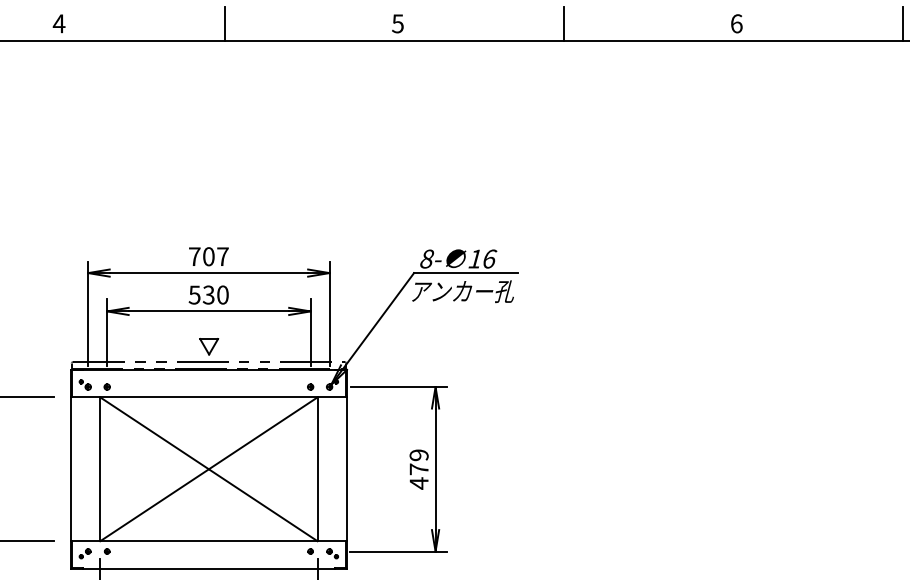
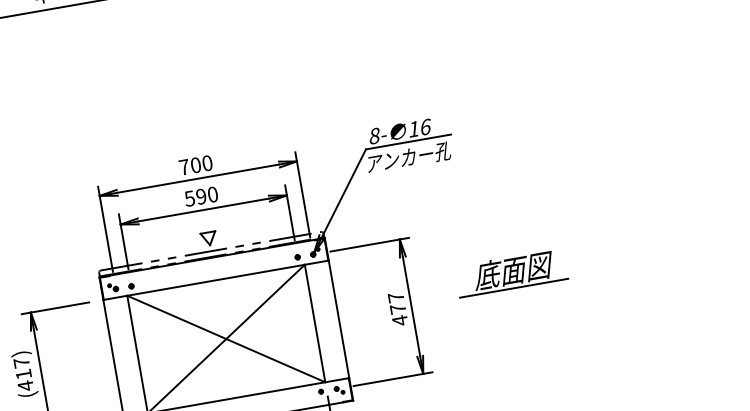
text: (222, 256) -> (207, 163), 707 -> 700
text: (208, 294) -> (201, 196), 530 -> 590
part: (560, 449) -> (510, 272), added
text: (418, 455) -> (395, 297), 479 -> 477

